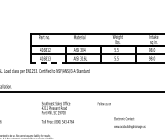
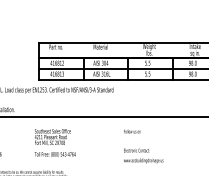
line: (48, 63) -> (61, 80), dashed -> solid
text: (57, 112) -> (54, 142), moved
text: (129, 122) -> (143, 155), moved

